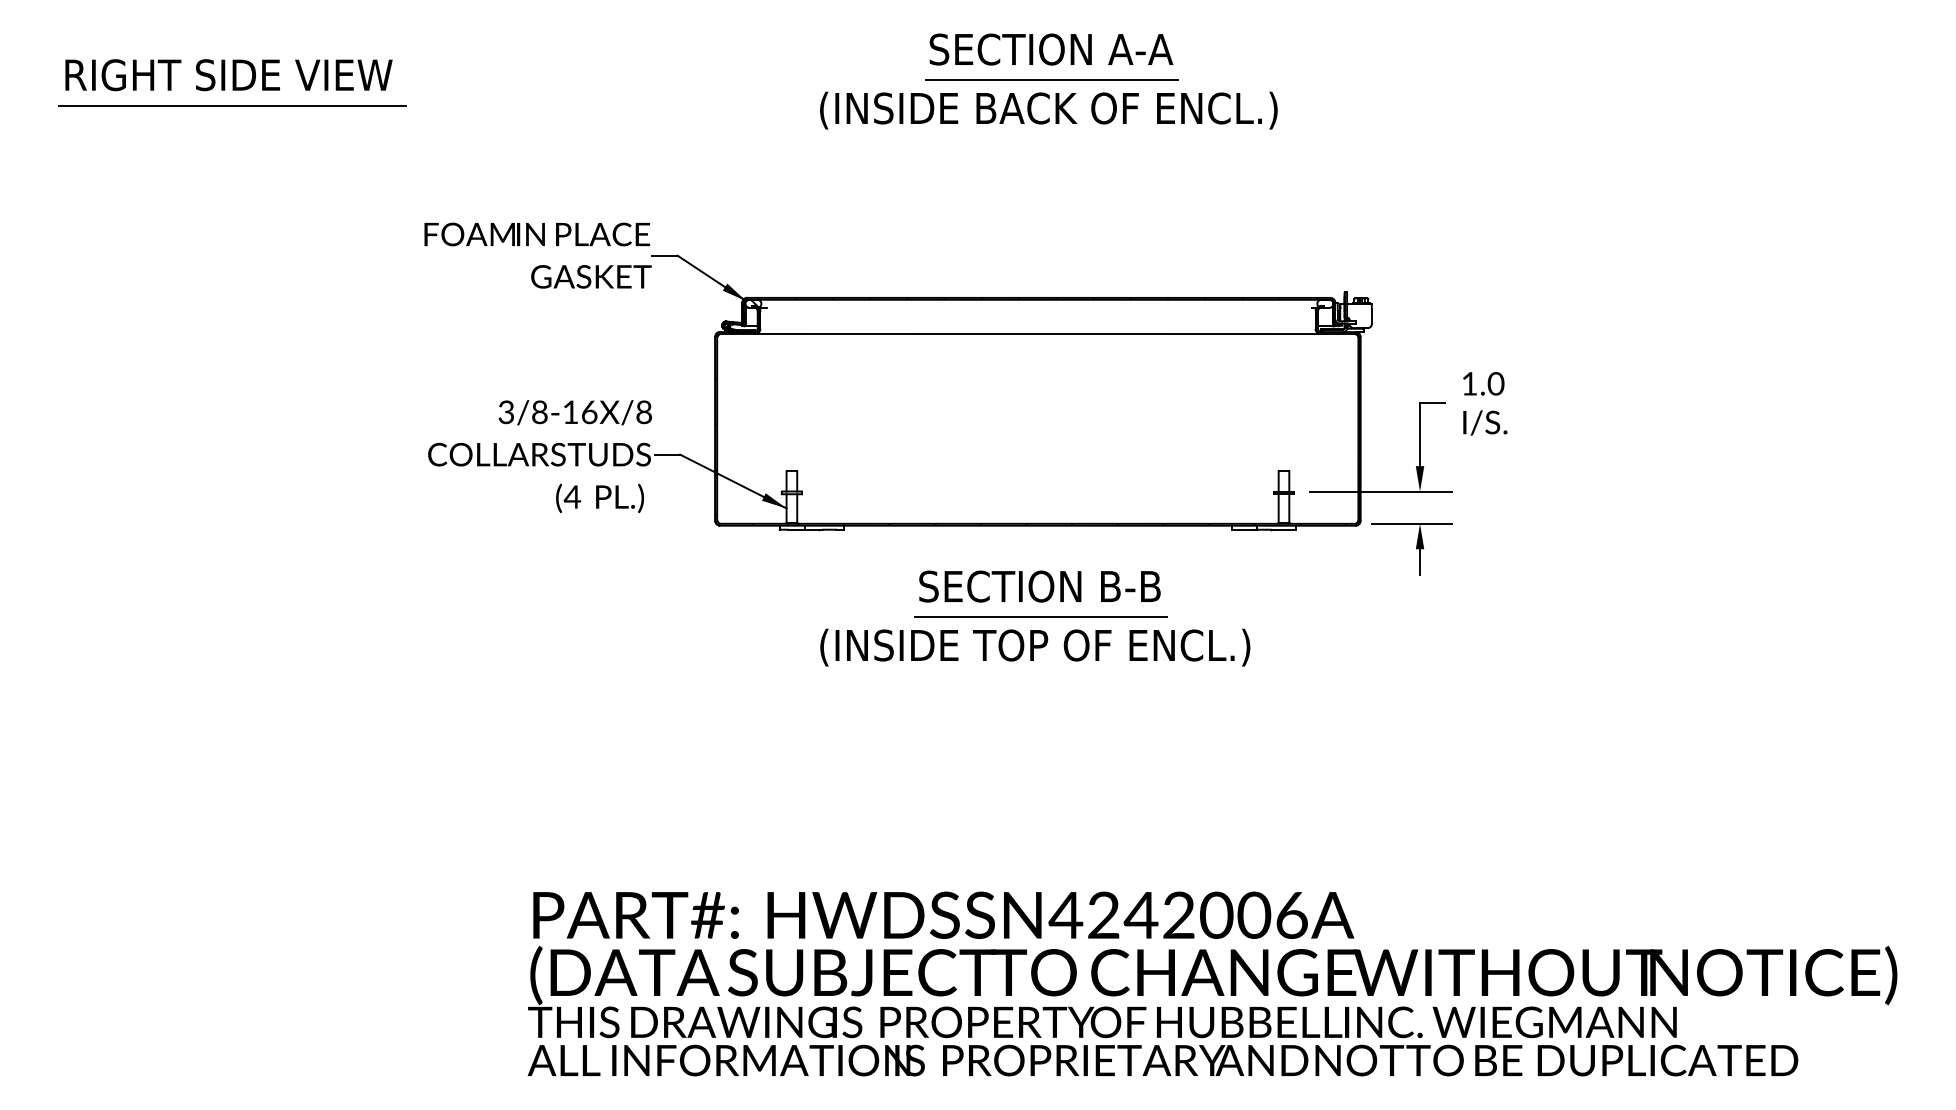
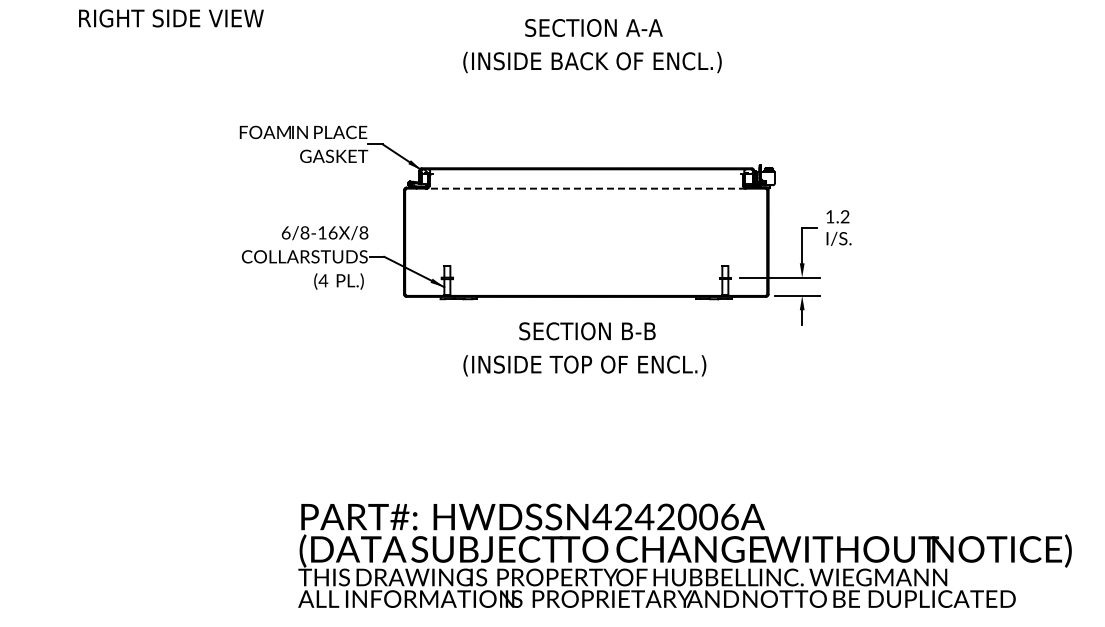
text: (229, 75) -> (171, 18), moved
line: (1050, 80) -> (593, 45), removed
line: (232, 105) -> (131, 59), removed
line: (1038, 333) -> (586, 188), solid -> dashed
text: (1494, 383) -> (844, 216), 1.0 -> 1.2
text: (505, 411) -> (285, 232), 3/8-16 -> 6/8-16
line: (1039, 616) -> (587, 348), removed

